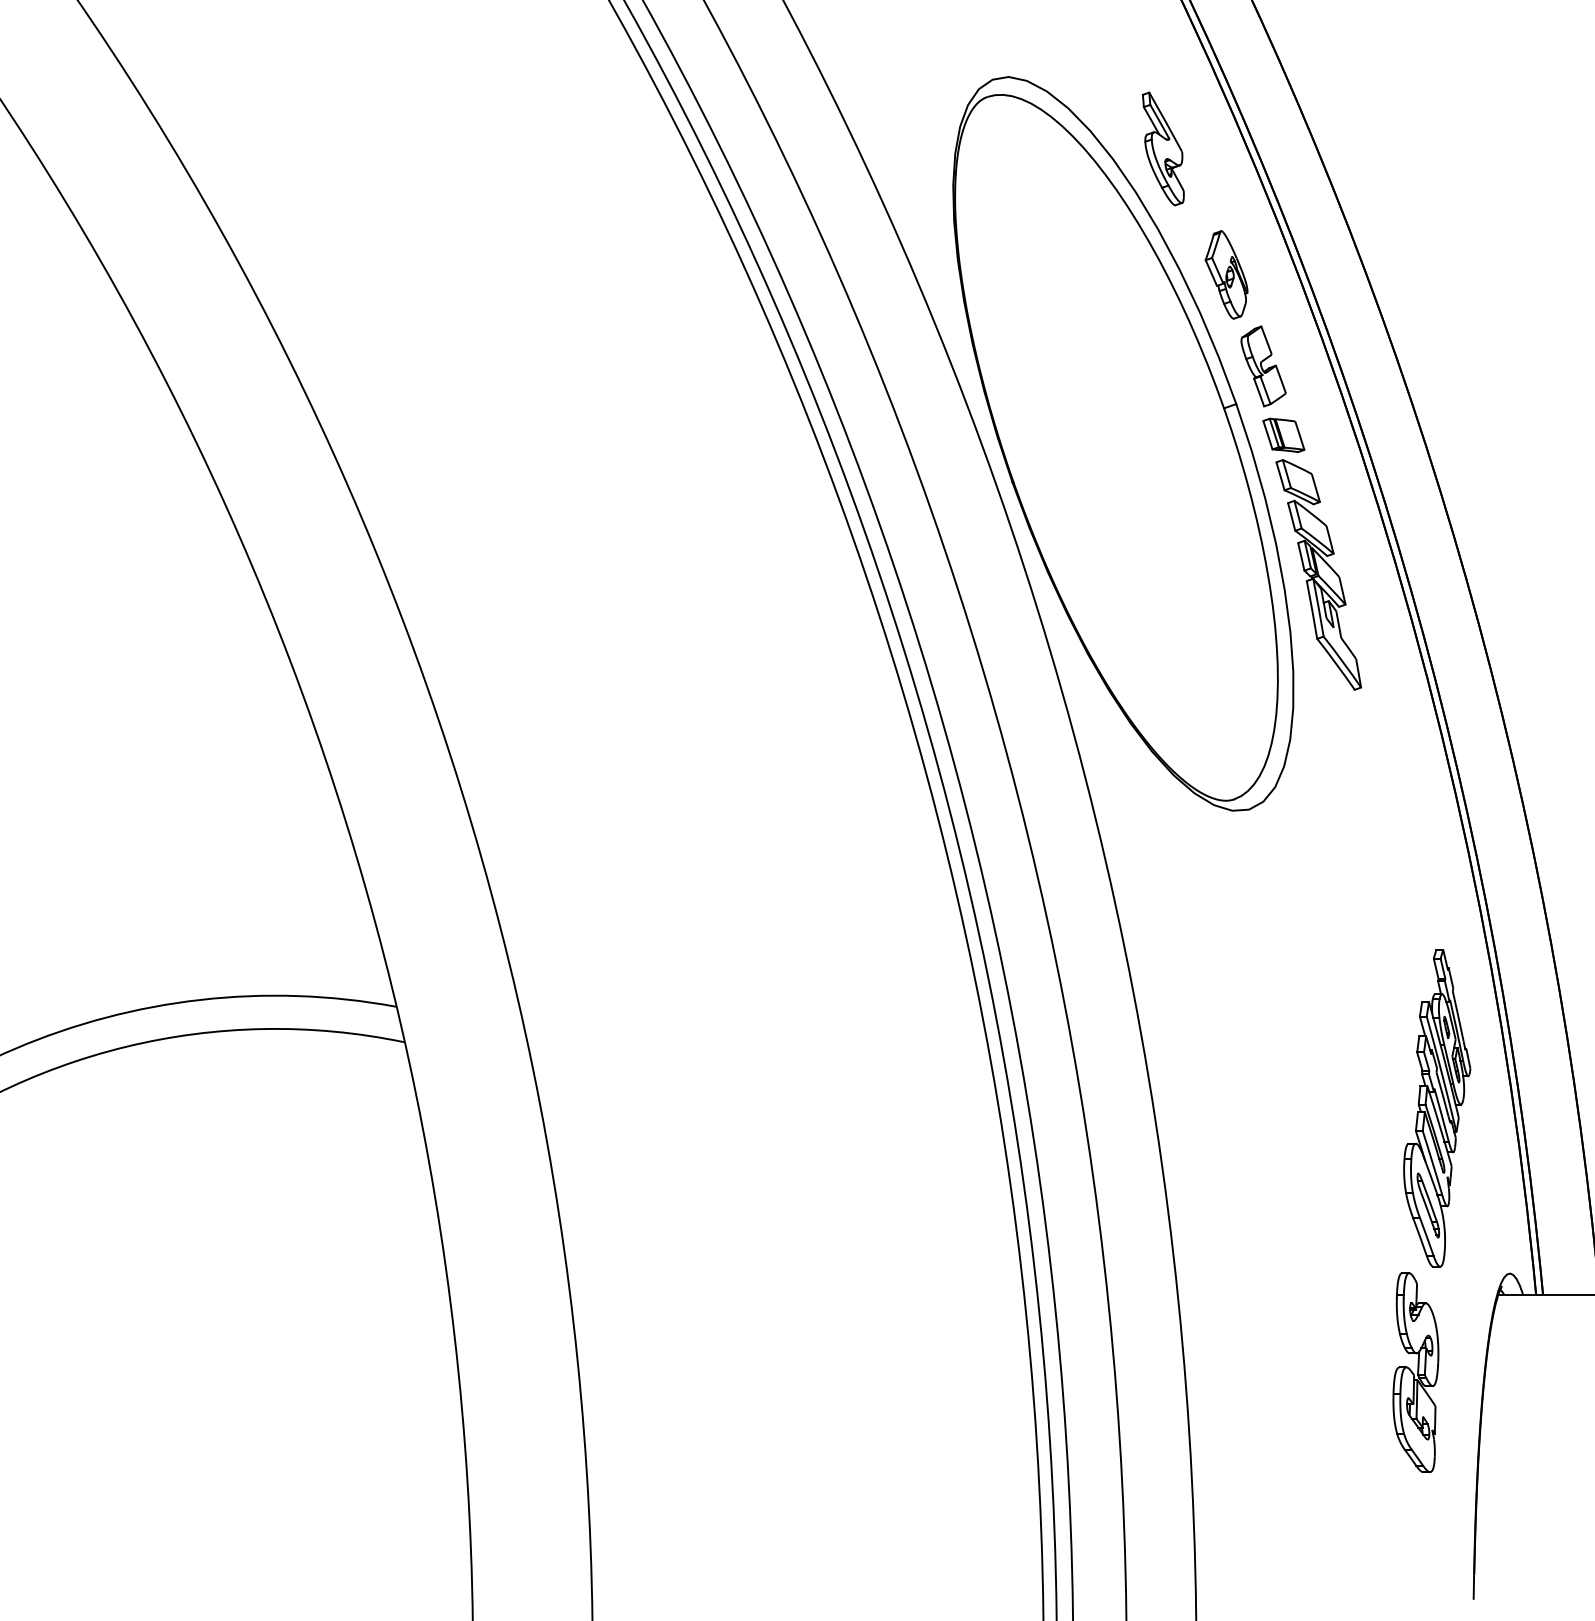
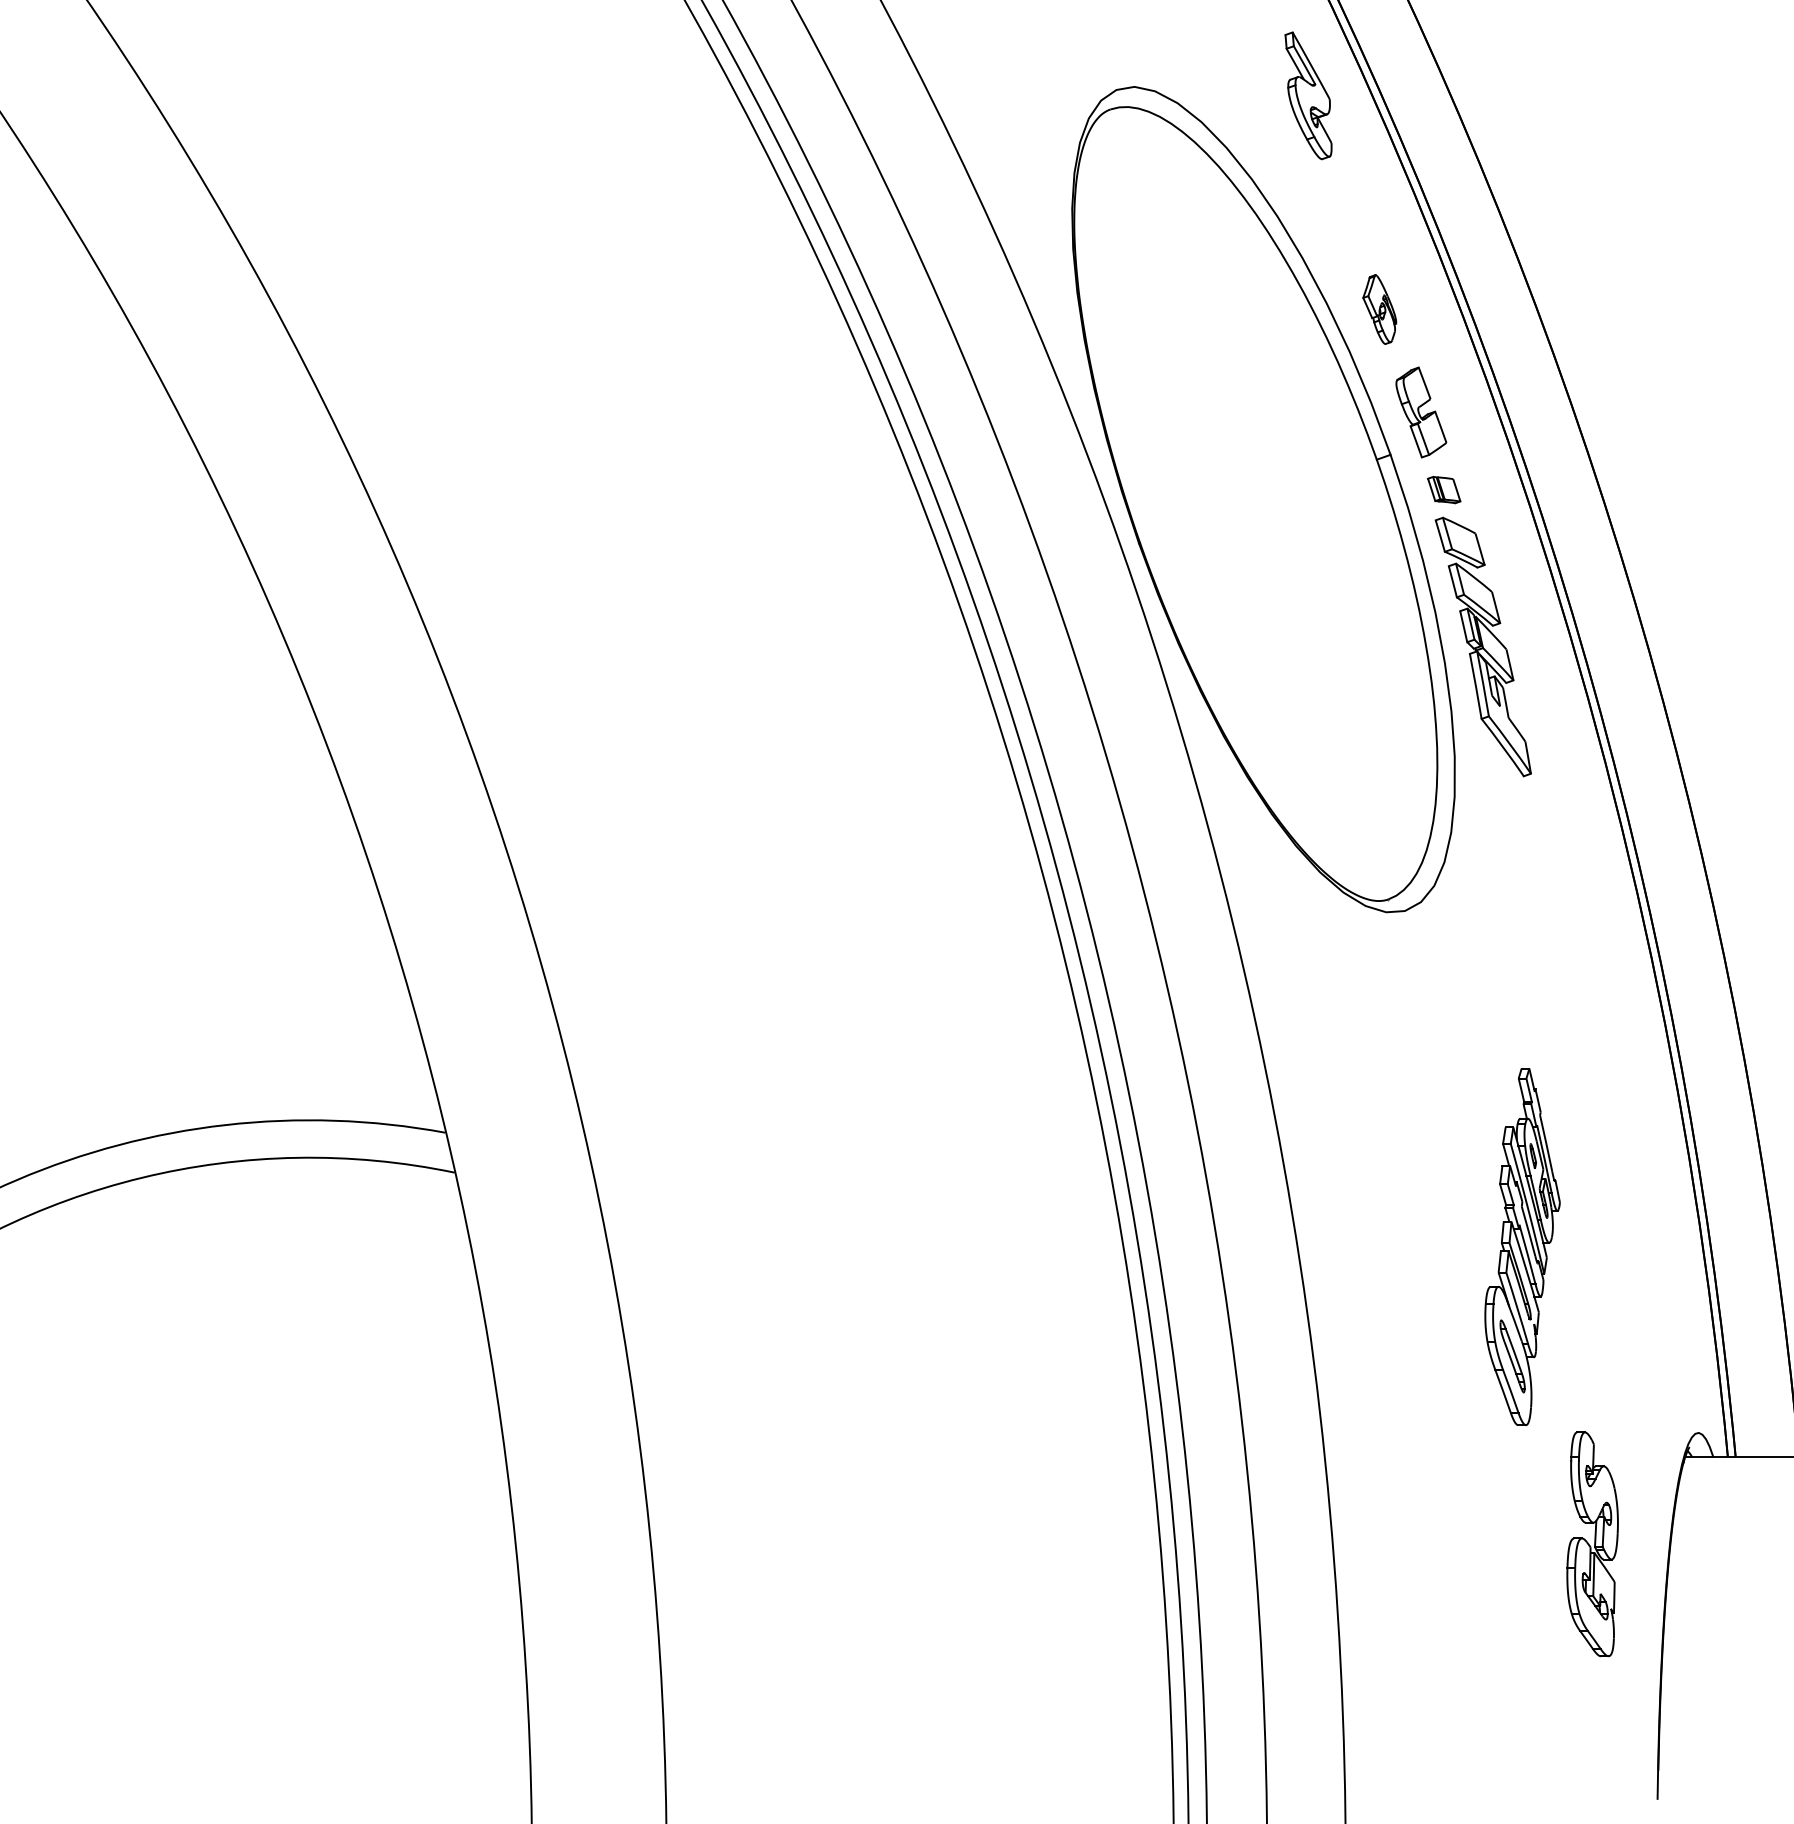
part: (1163, 148) -> (1308, 95), moved
part: (1226, 274) -> (1379, 309), size x0.7
part: (1284, 434) -> (1444, 489), size x0.7
part: (1437, 1107) -> (1522, 1246), moved

